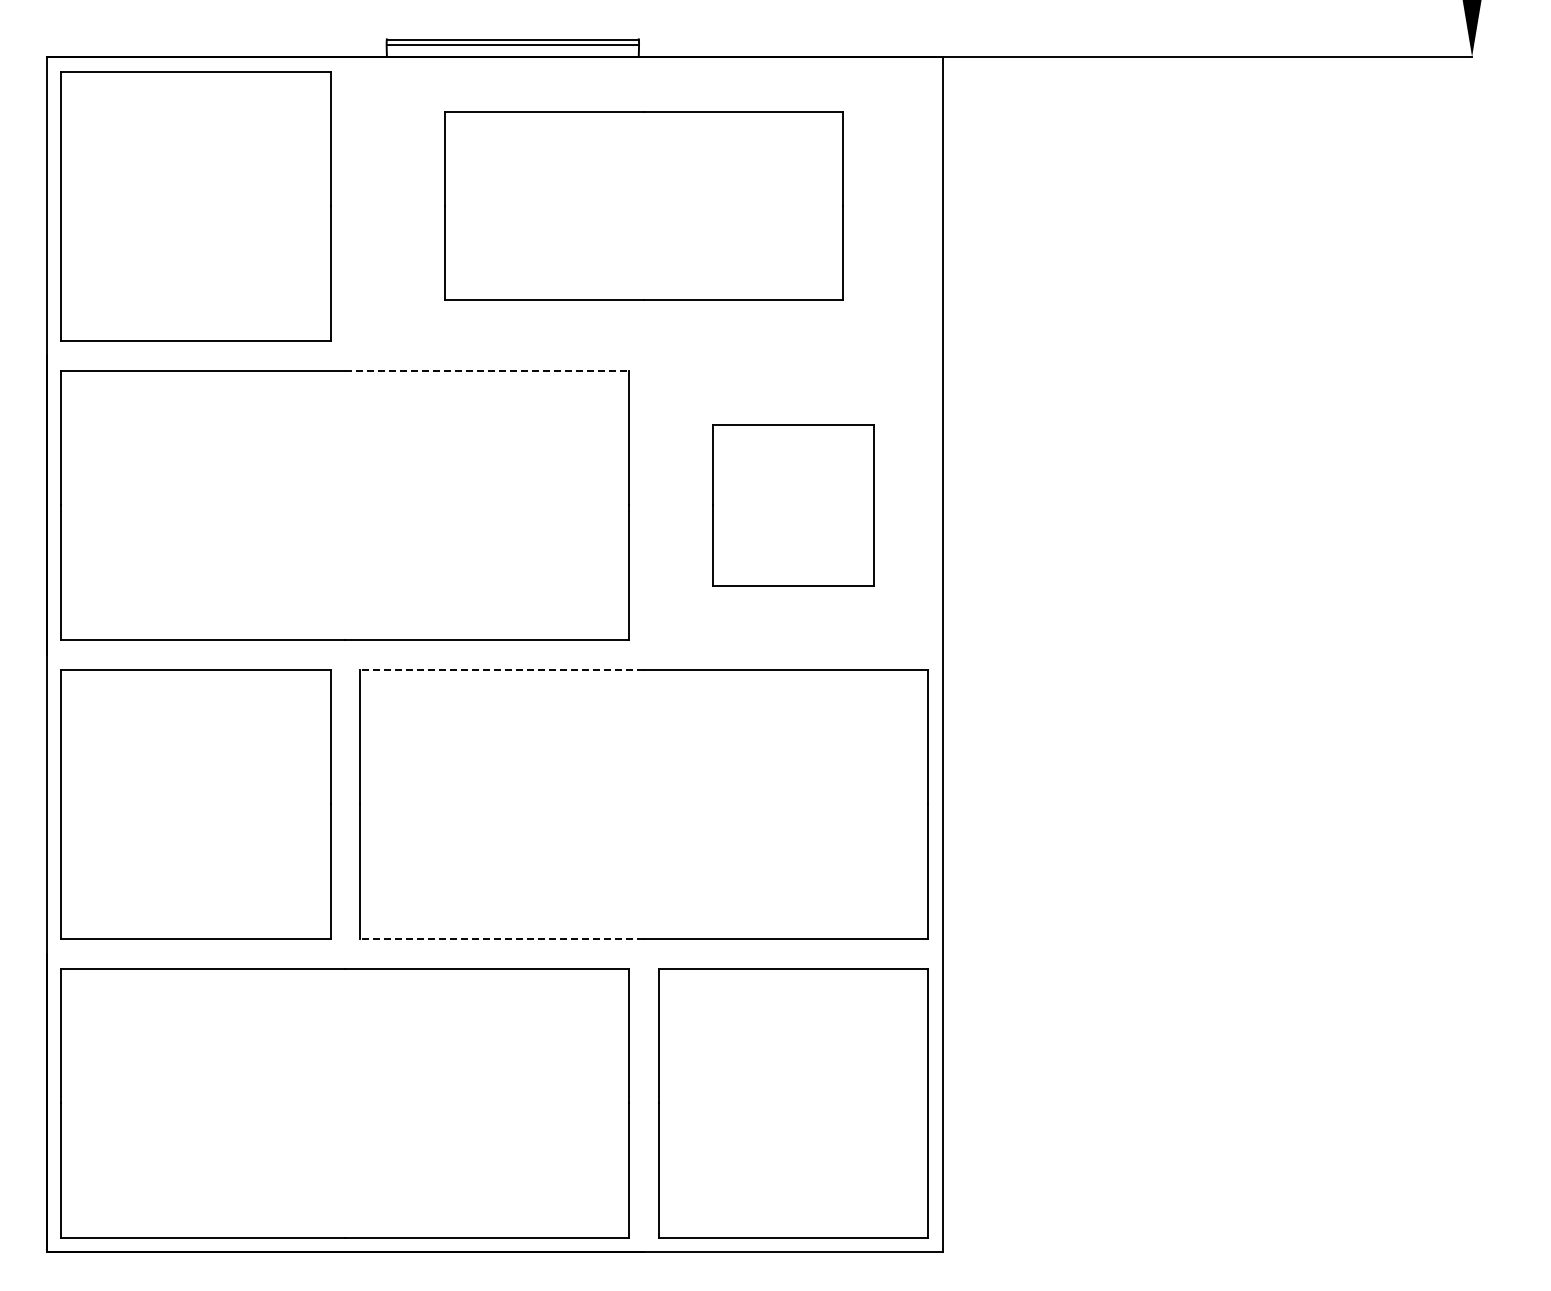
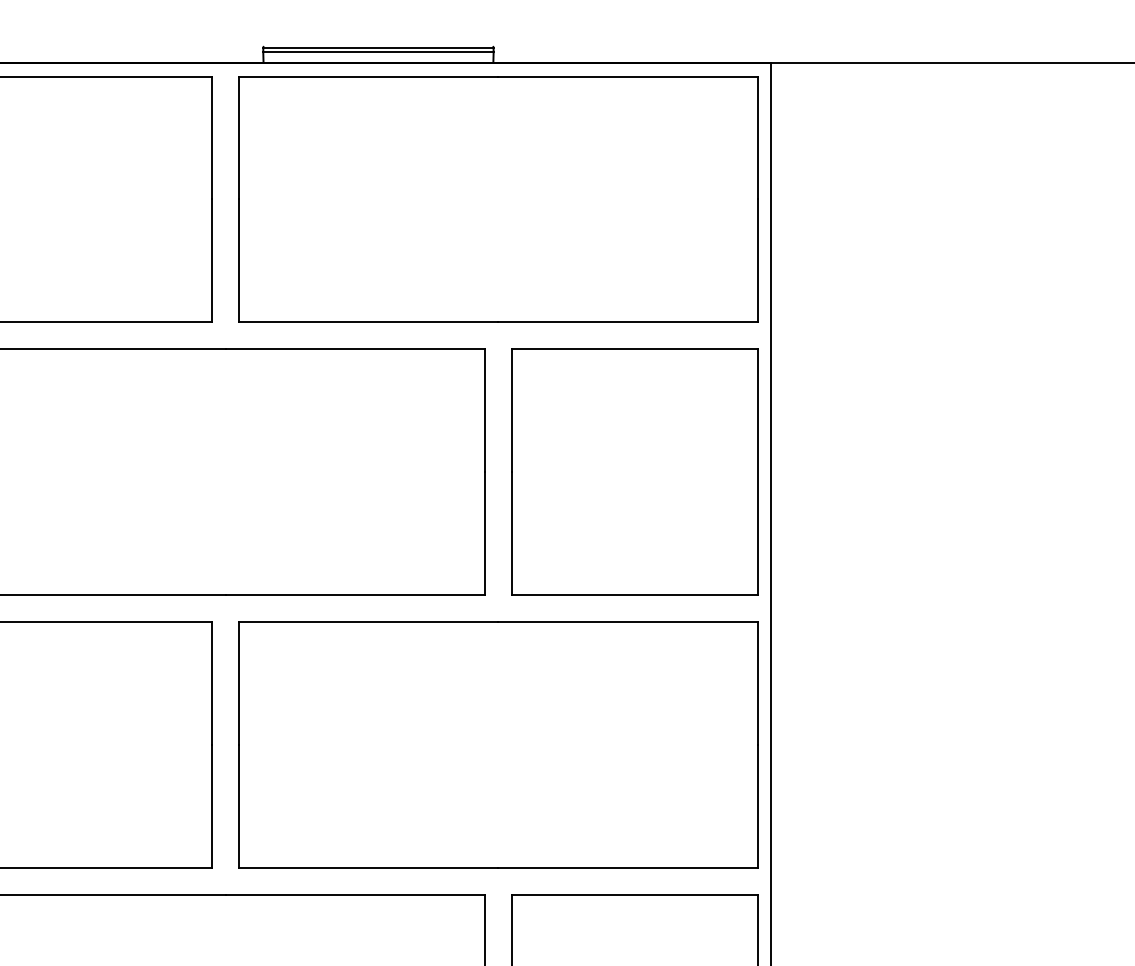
part: (643, 206) -> (497, 199), size x1.43
line: (487, 370) -> (355, 349), dashed -> solid
part: (793, 505) -> (634, 472), size x1.67
line: (502, 669) -> (369, 622), dashed -> solid
line: (502, 938) -> (369, 867), dashed -> solid

